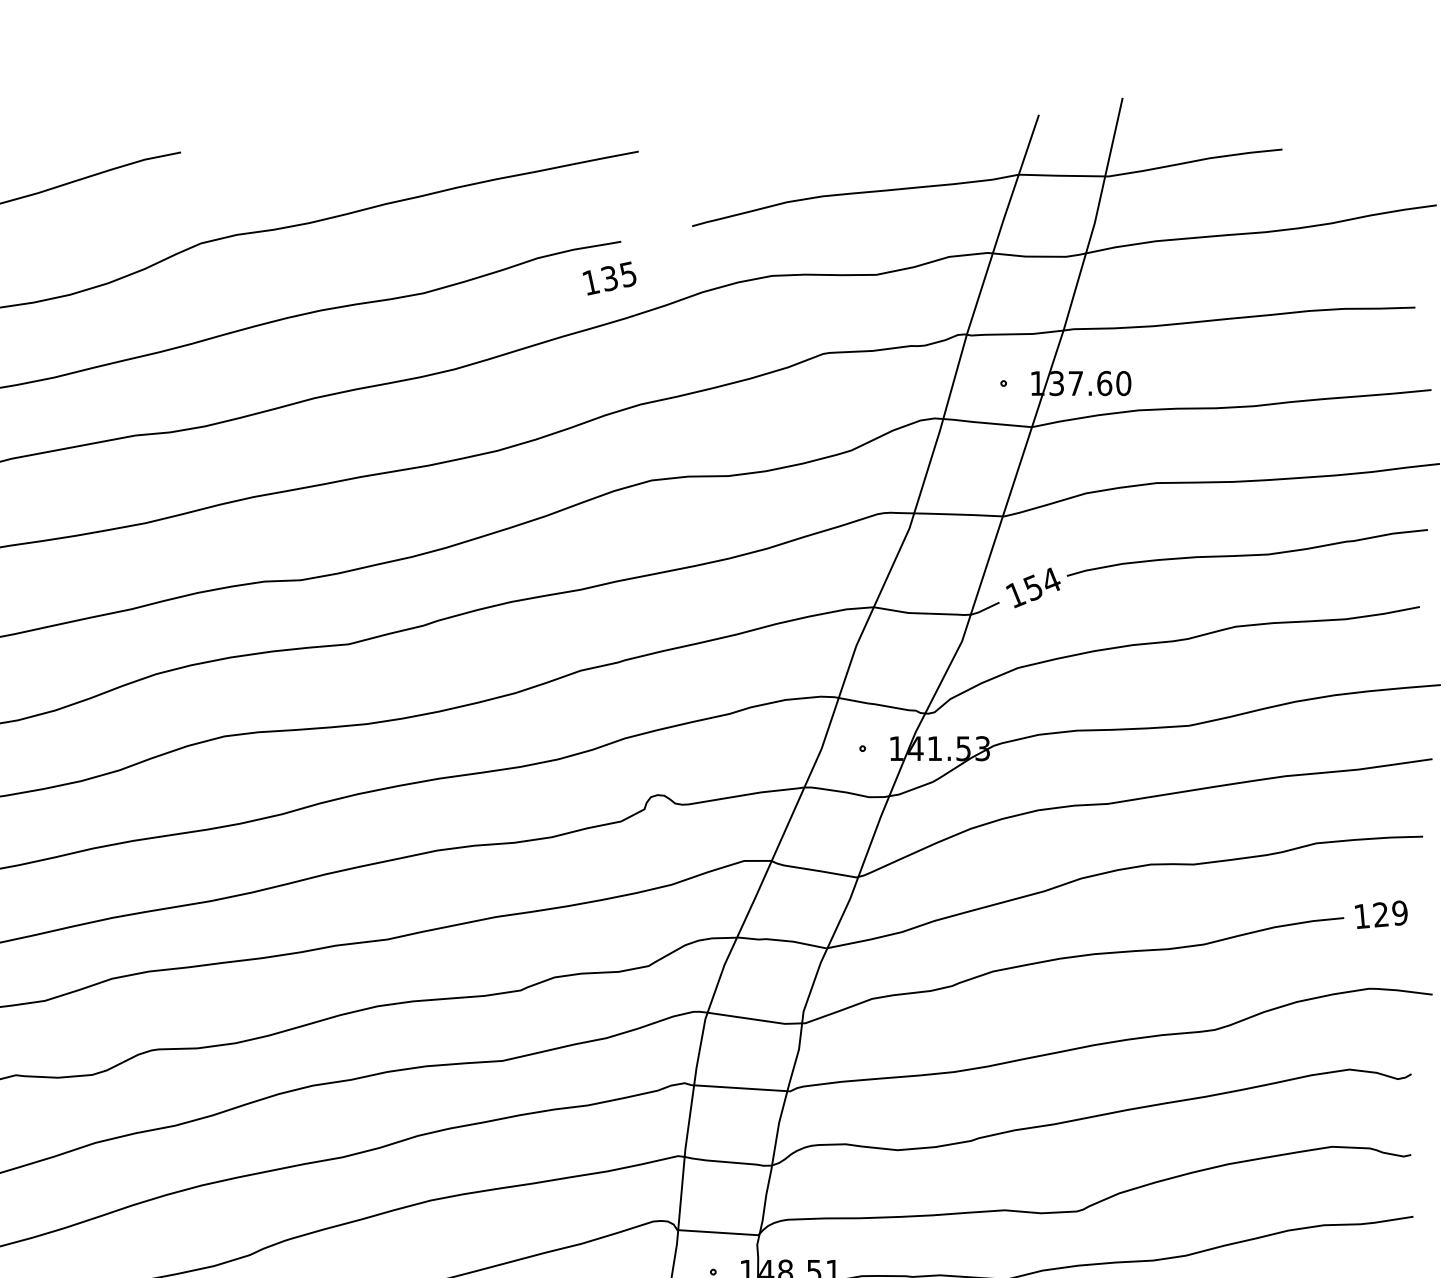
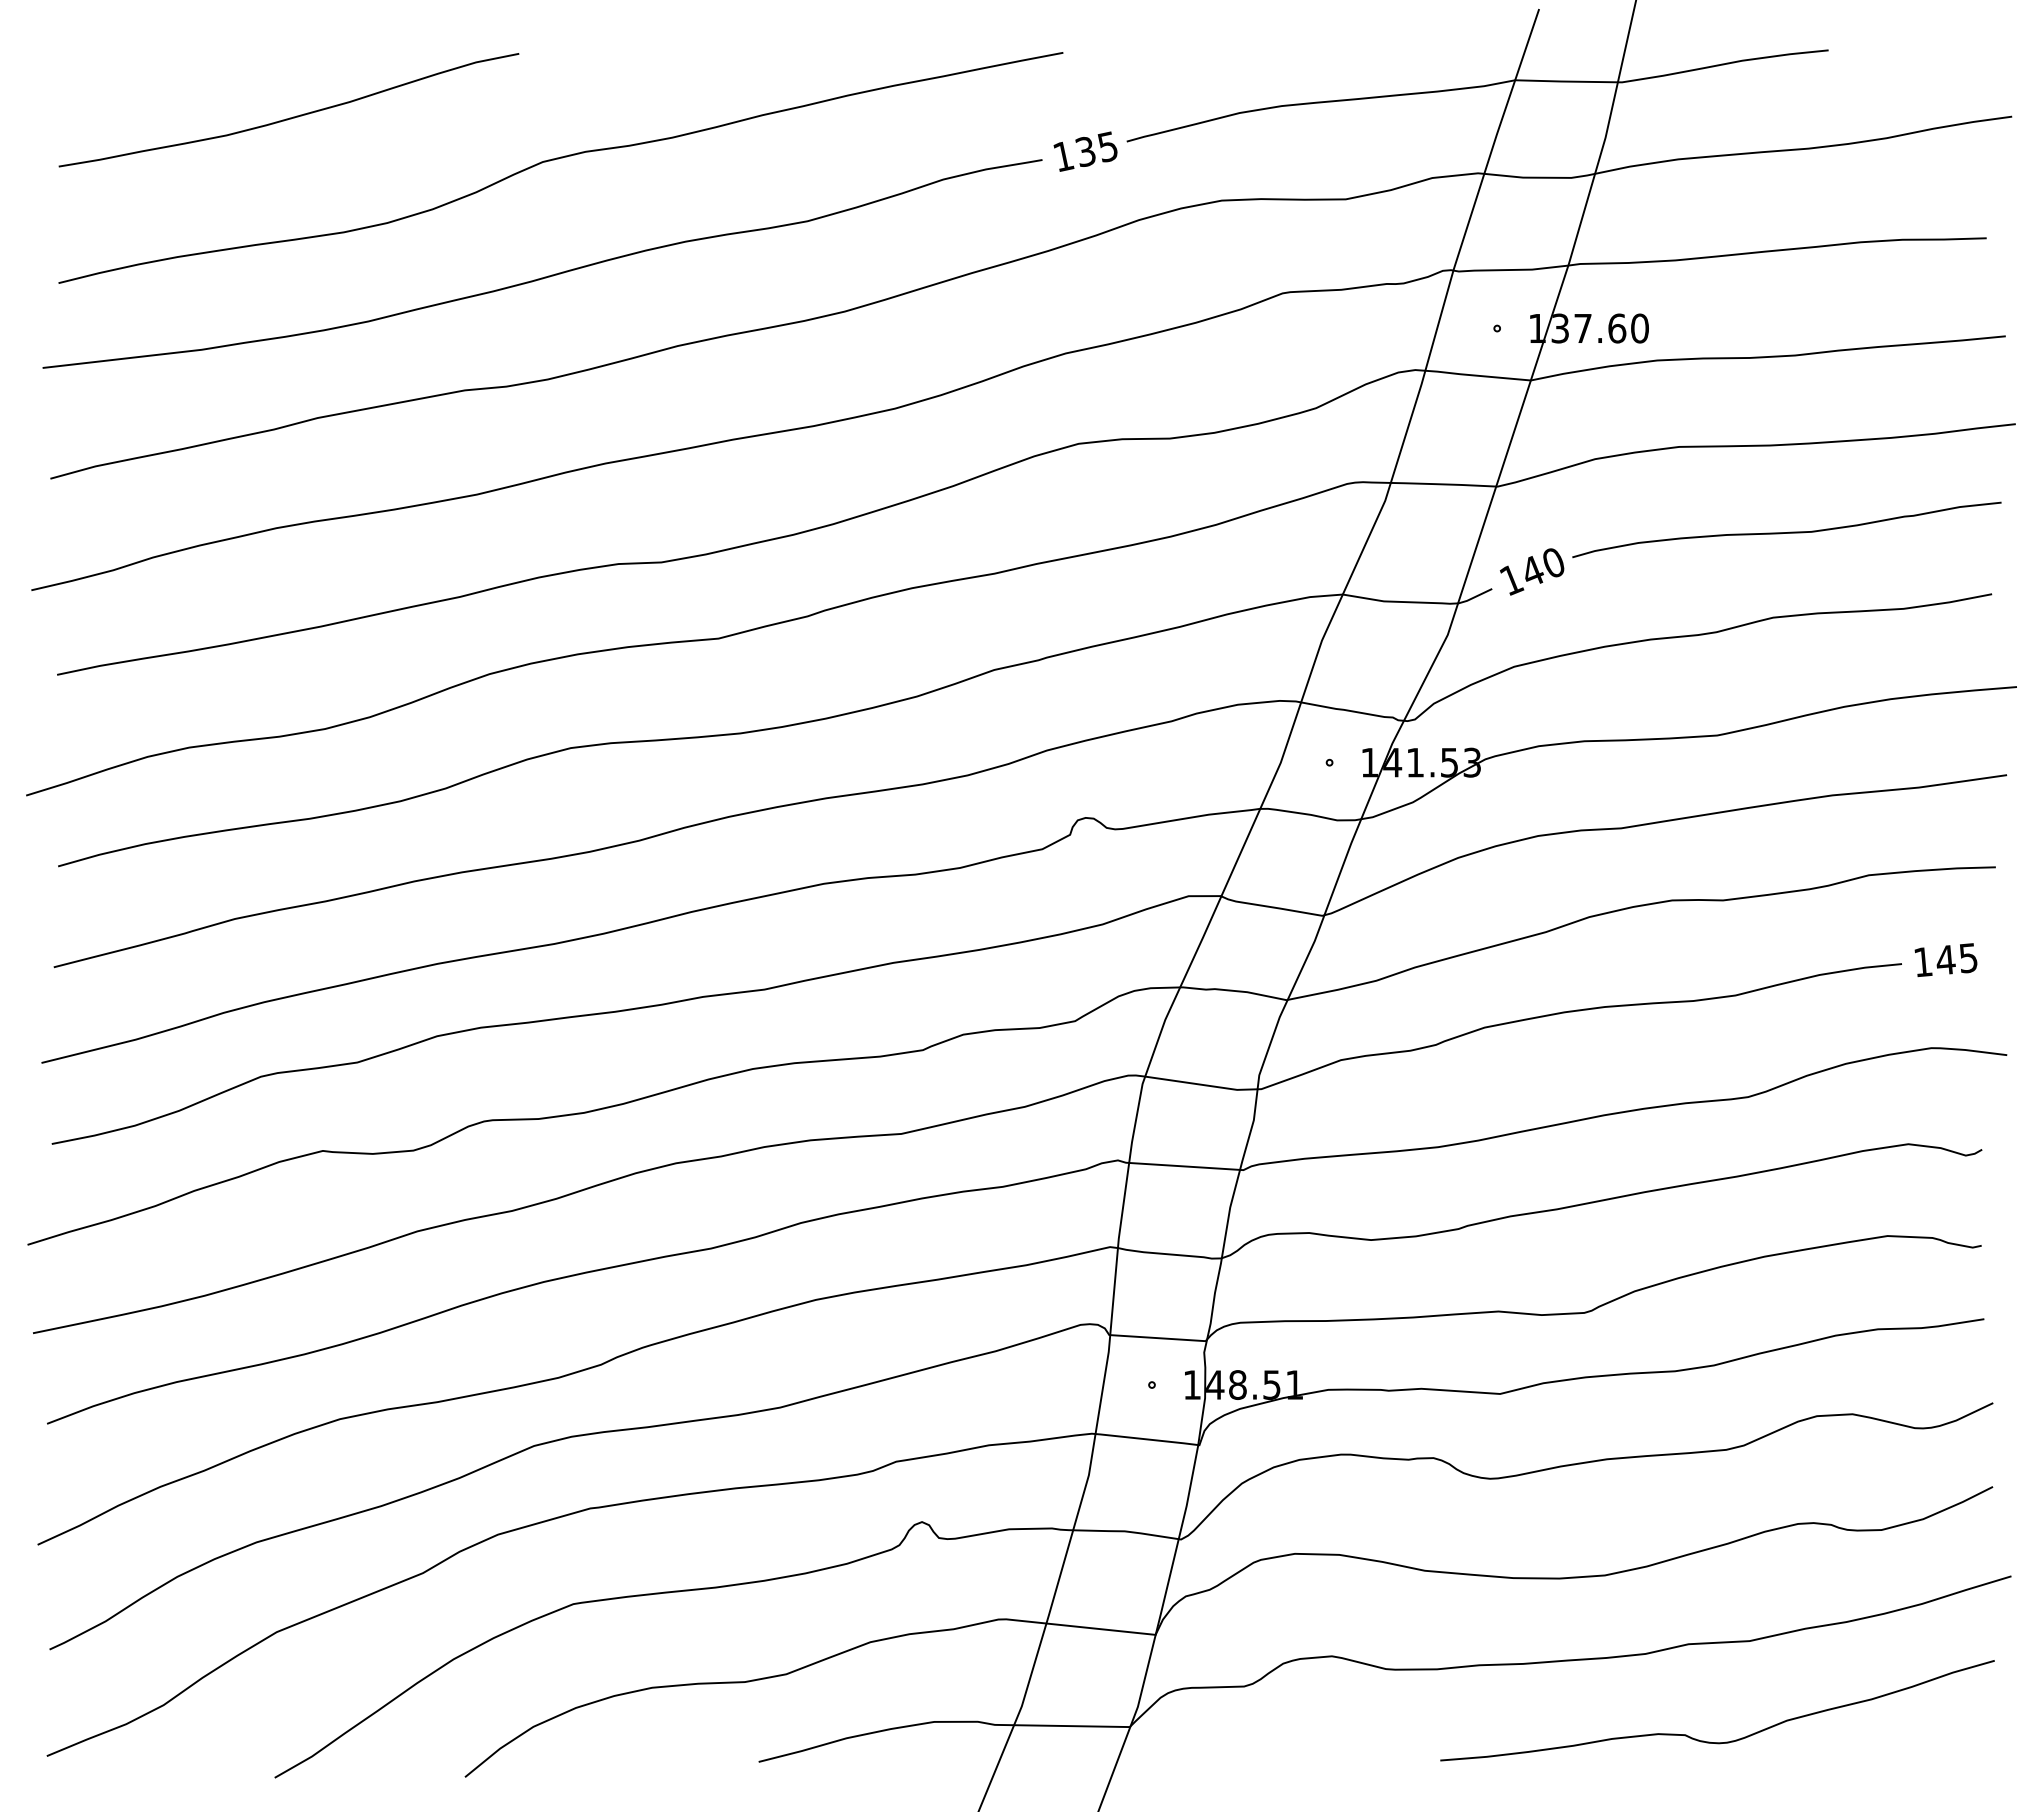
text: (609, 278) -> (1085, 151), moved
text: (1041, 584) -> (1542, 567), 154 -> 140
text: (1390, 914) -> (1956, 959), 129 -> 145

